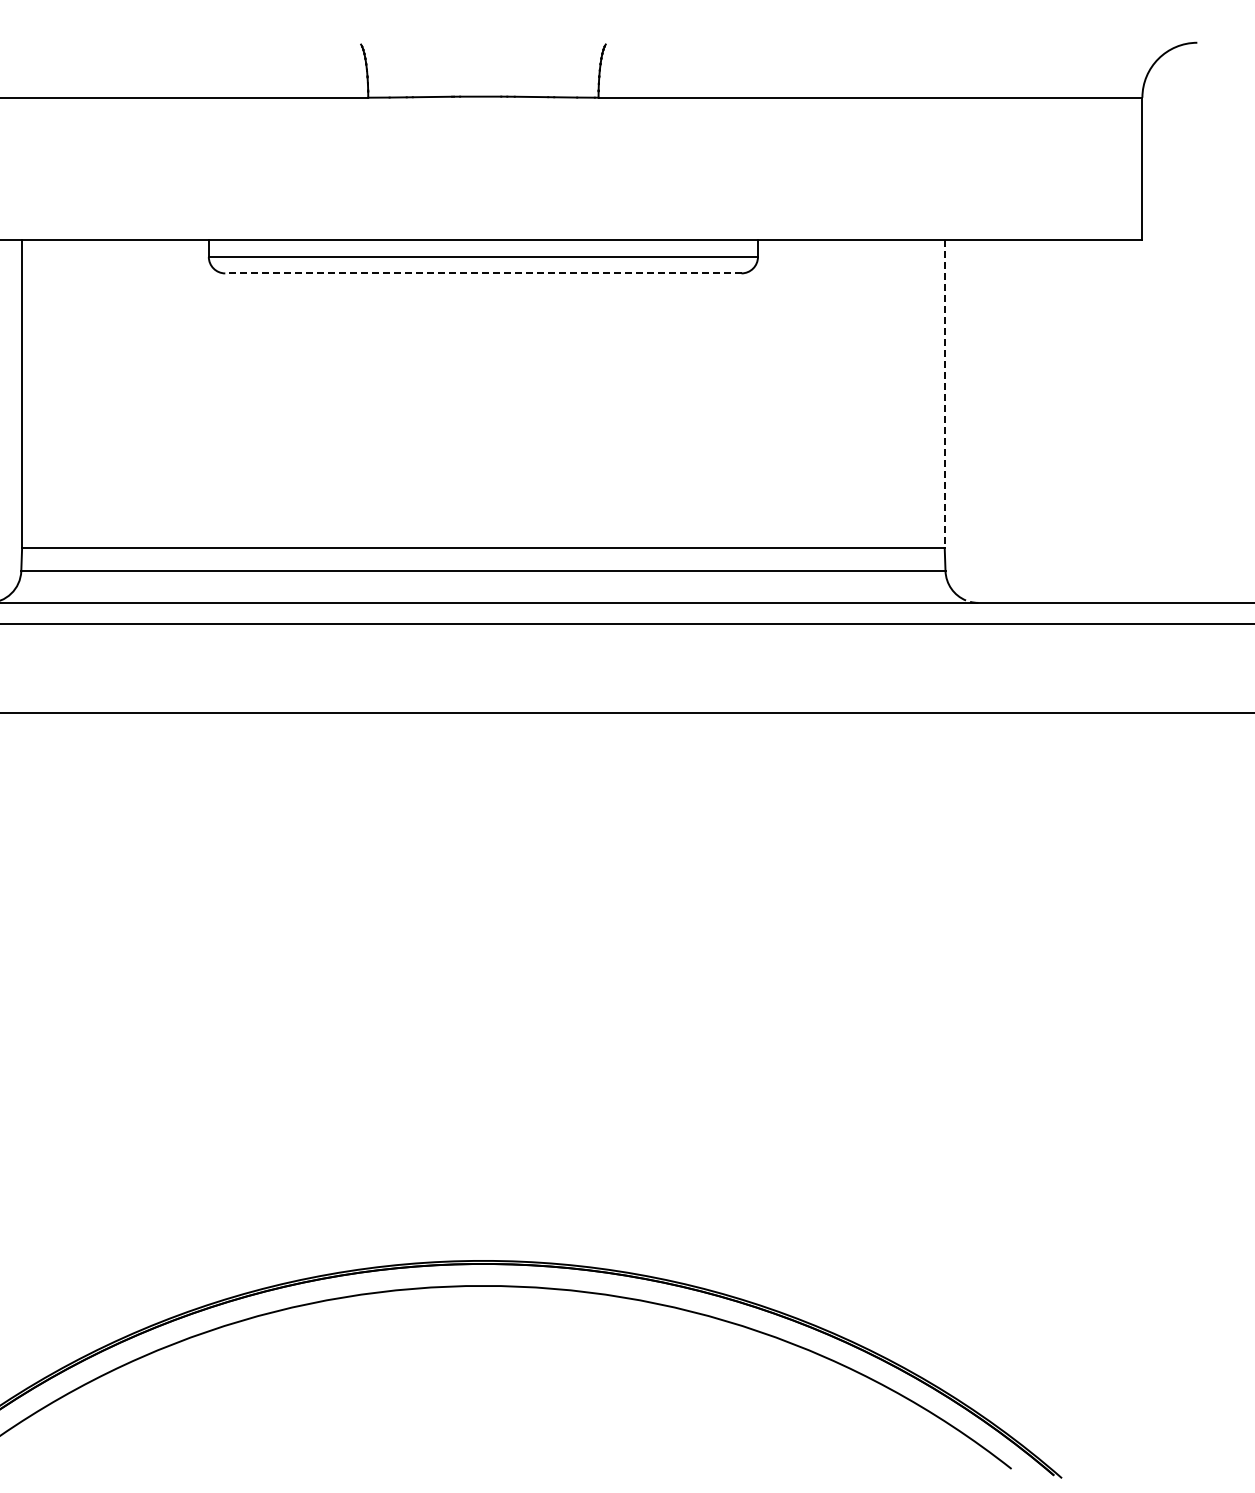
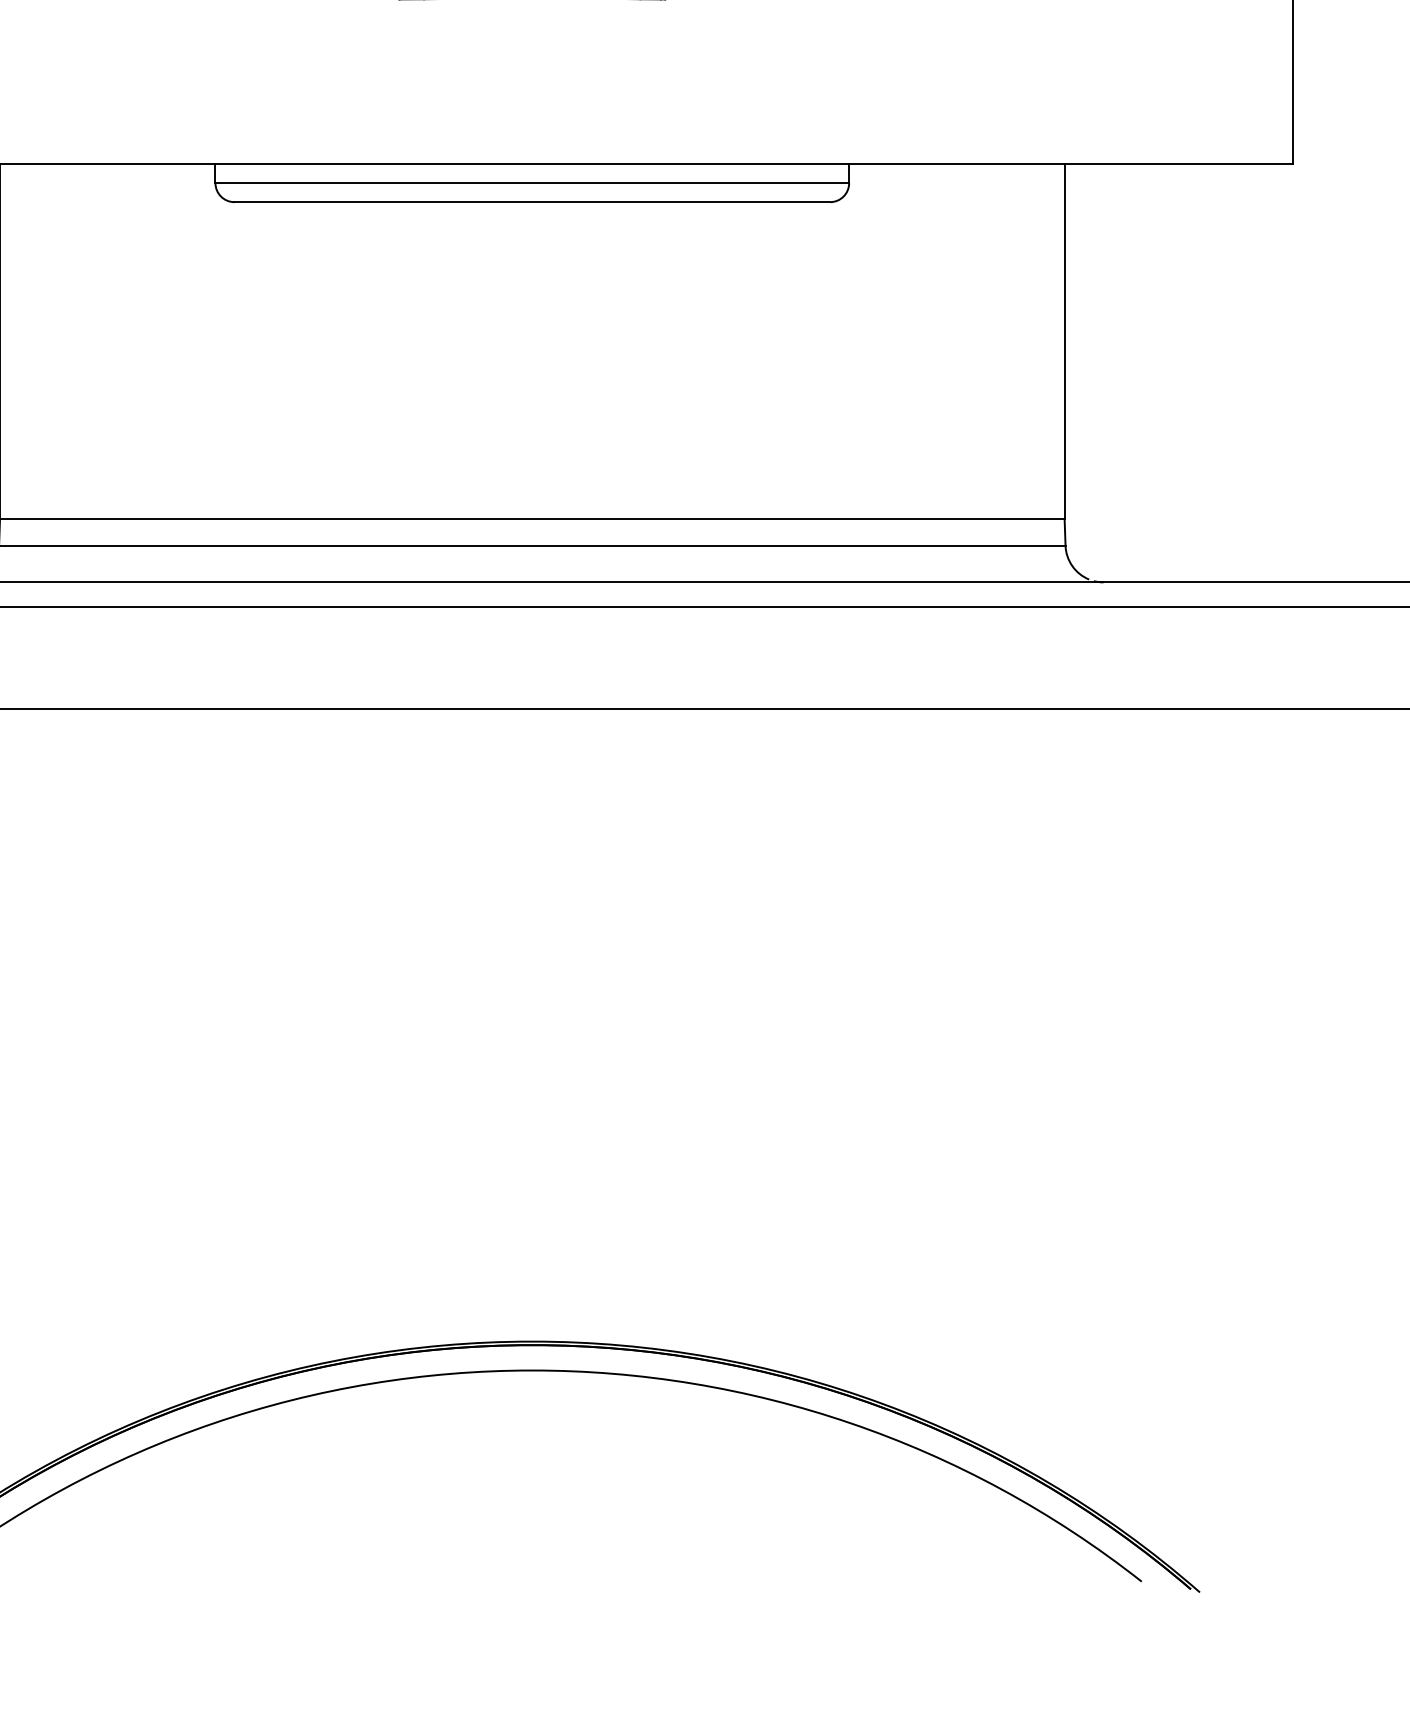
line: (482, 273) -> (531, 202), dashed -> solid
line: (944, 394) -> (1064, 341), dashed -> solid

